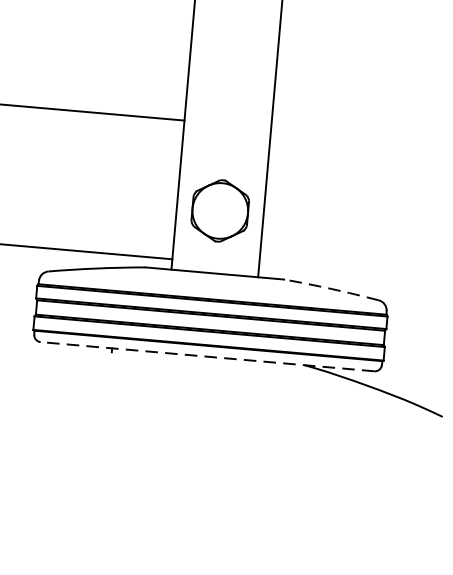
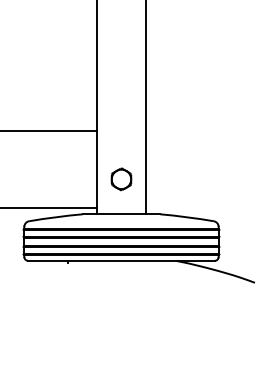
part: (220, 211) -> (121, 179), size x0.62
arc: (332, 289) -> (187, 217), dashed -> solid
line: (207, 356) -> (121, 260), dashed -> solid

